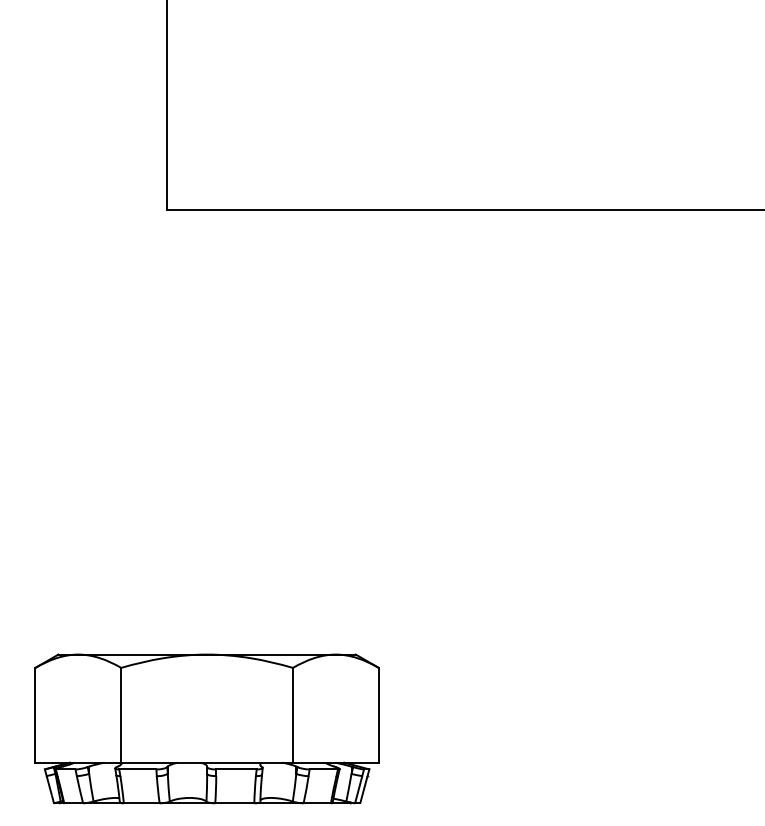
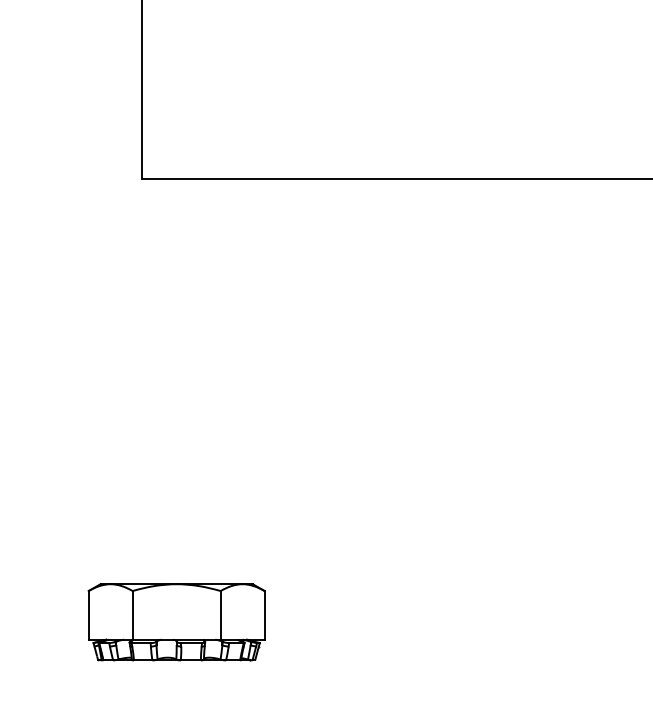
part: (206, 728) -> (176, 621), size x0.6

